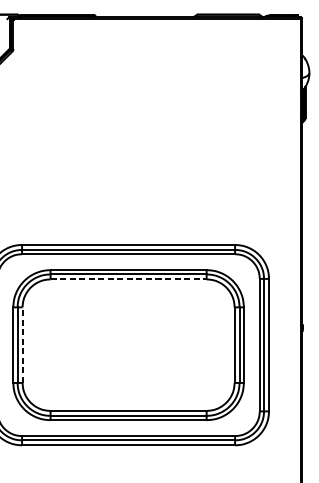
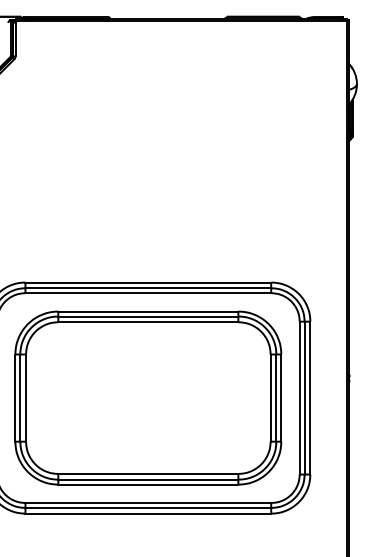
line: (128, 279) -> (148, 322), dashed -> solid
line: (22, 345) -> (26, 398), dashed -> solid

